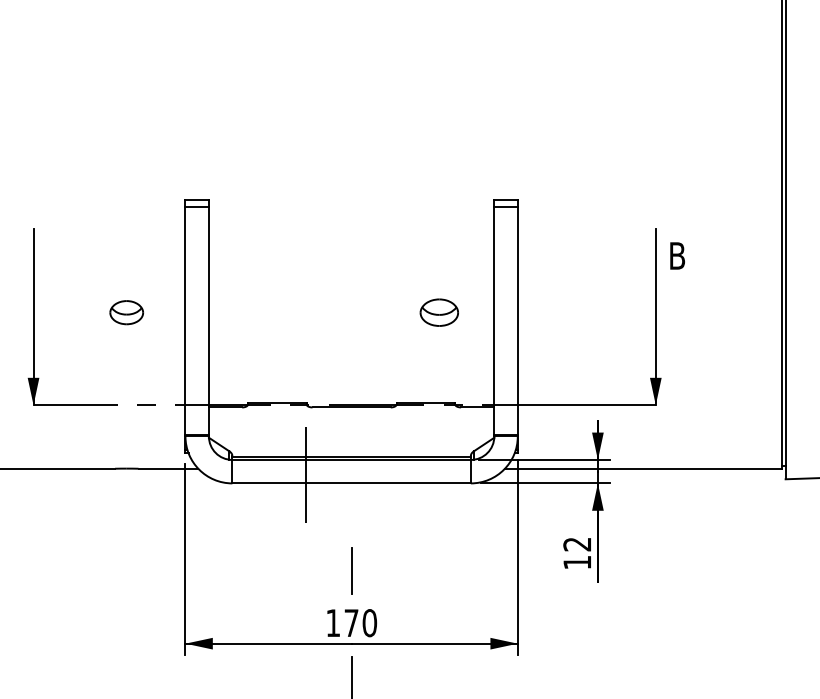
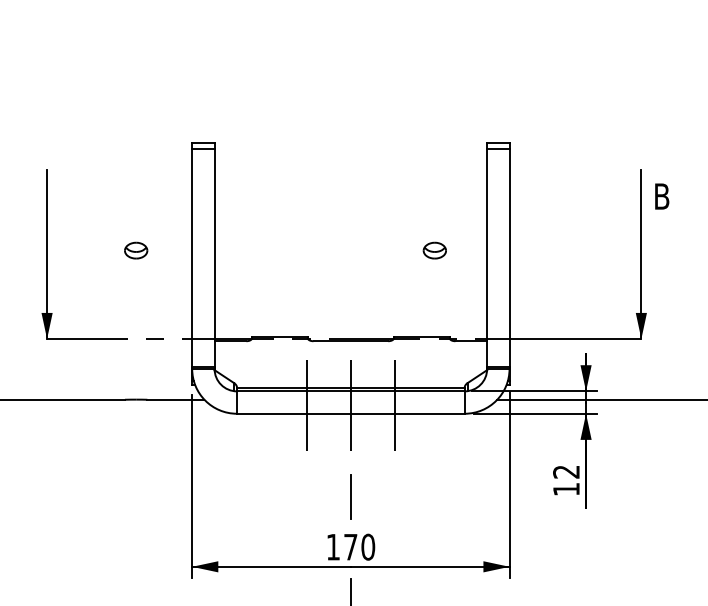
part: (126, 312) -> (135, 250), size x0.71
part: (439, 312) -> (434, 250), size x0.62
line: (351, 471) -> (350, 402), added
line: (397, 471) -> (394, 402), added

